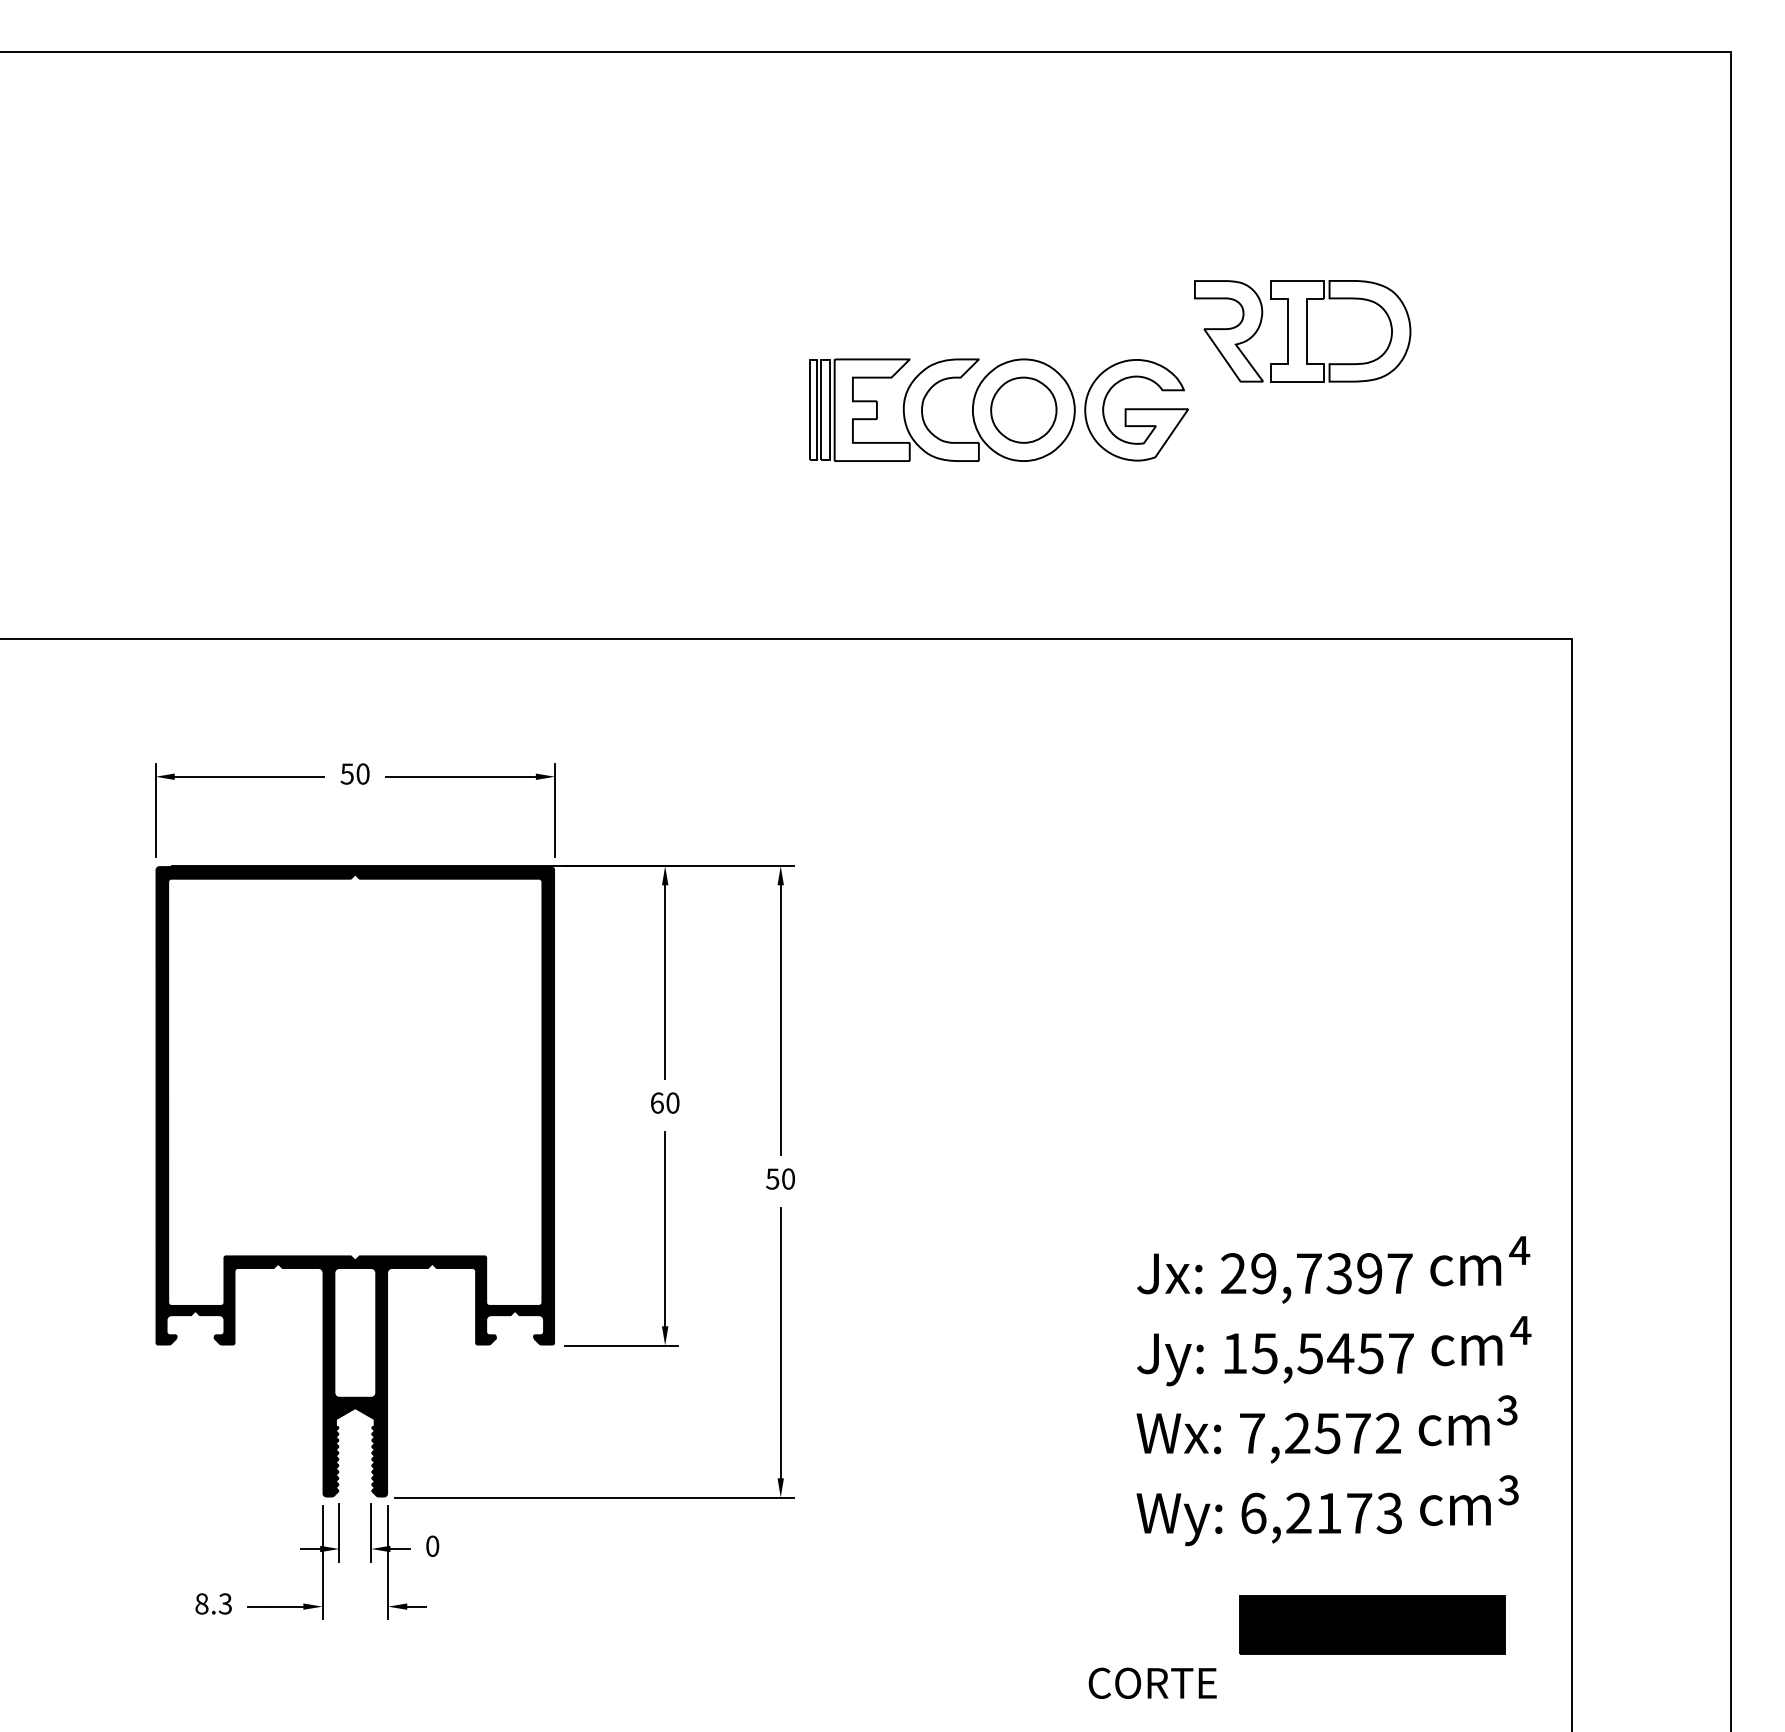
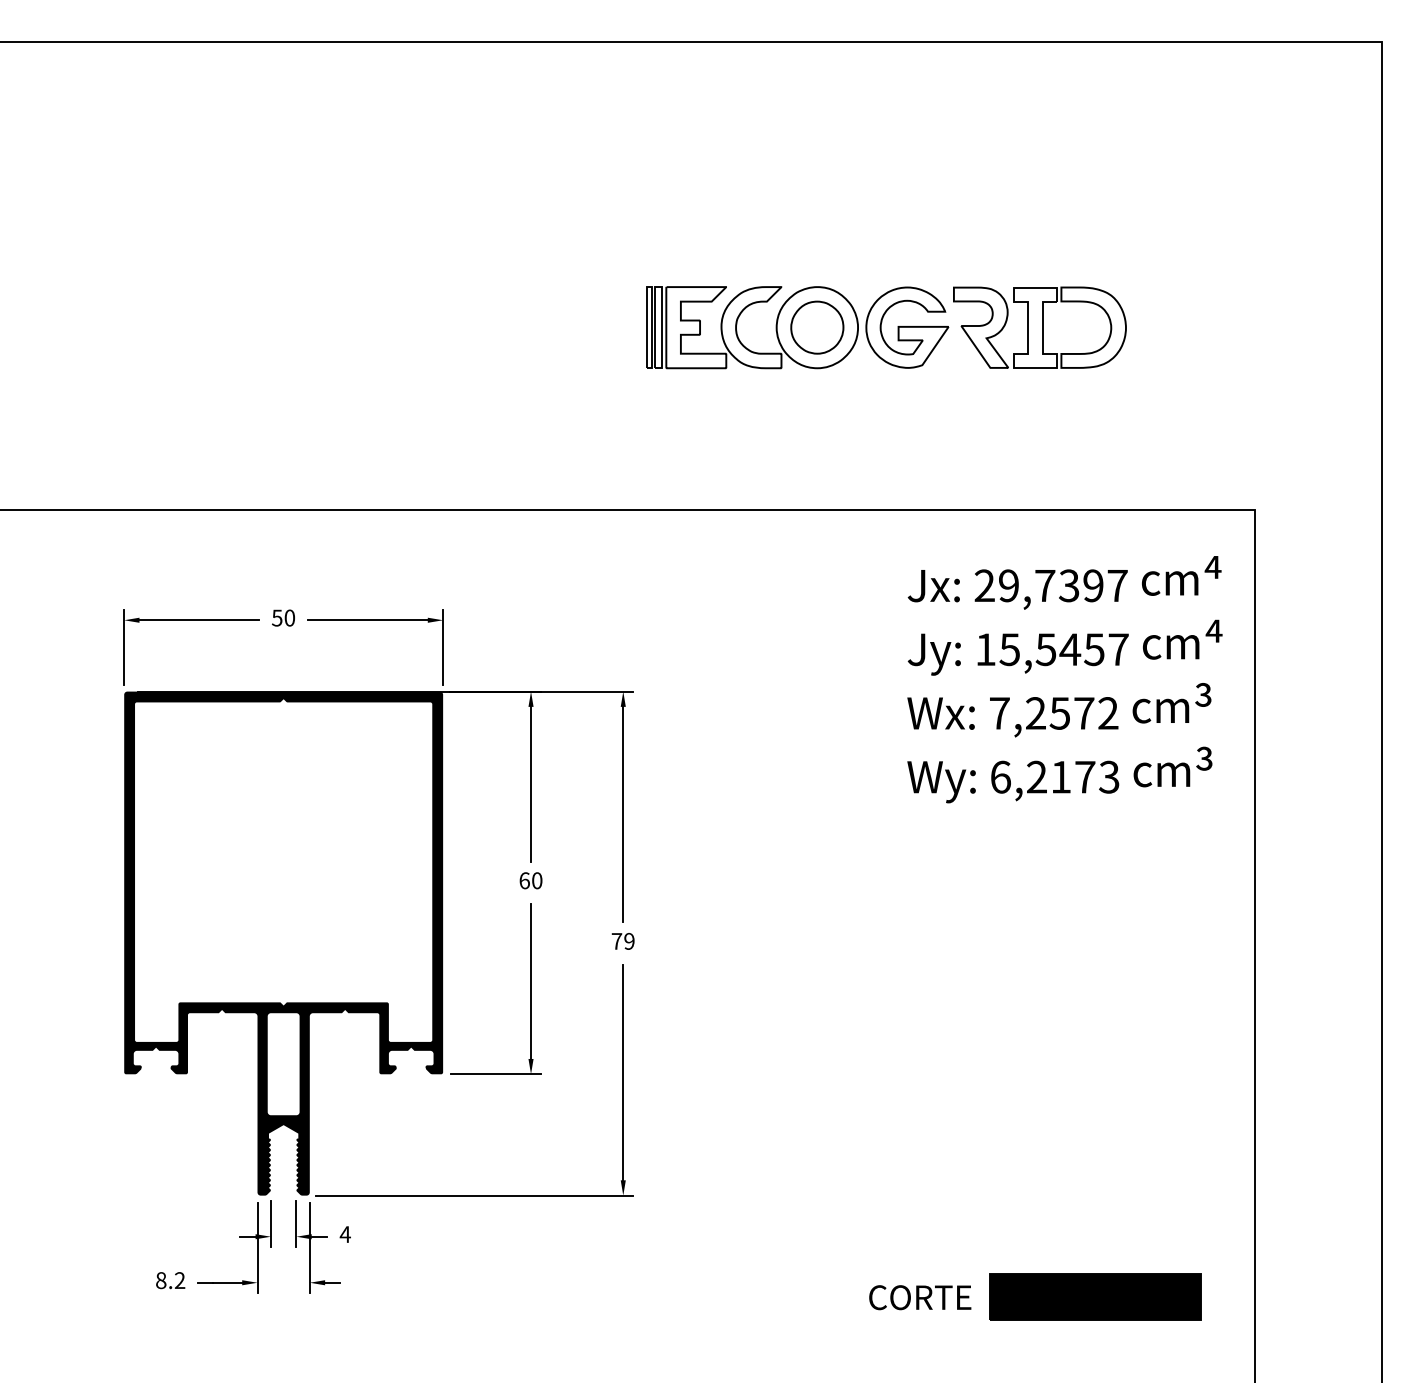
part: (1302, 331) -> (1039, 327), moved
text: (780, 1178) -> (623, 940), 50 -> 79
text: (1333, 1391) -> (1064, 679), moved
text: (432, 1545) -> (345, 1233), 0 -> 4
text: (224, 1603) -> (179, 1280), 8.3 -> 8.2
text: (1152, 1682) -> (920, 1297), moved

